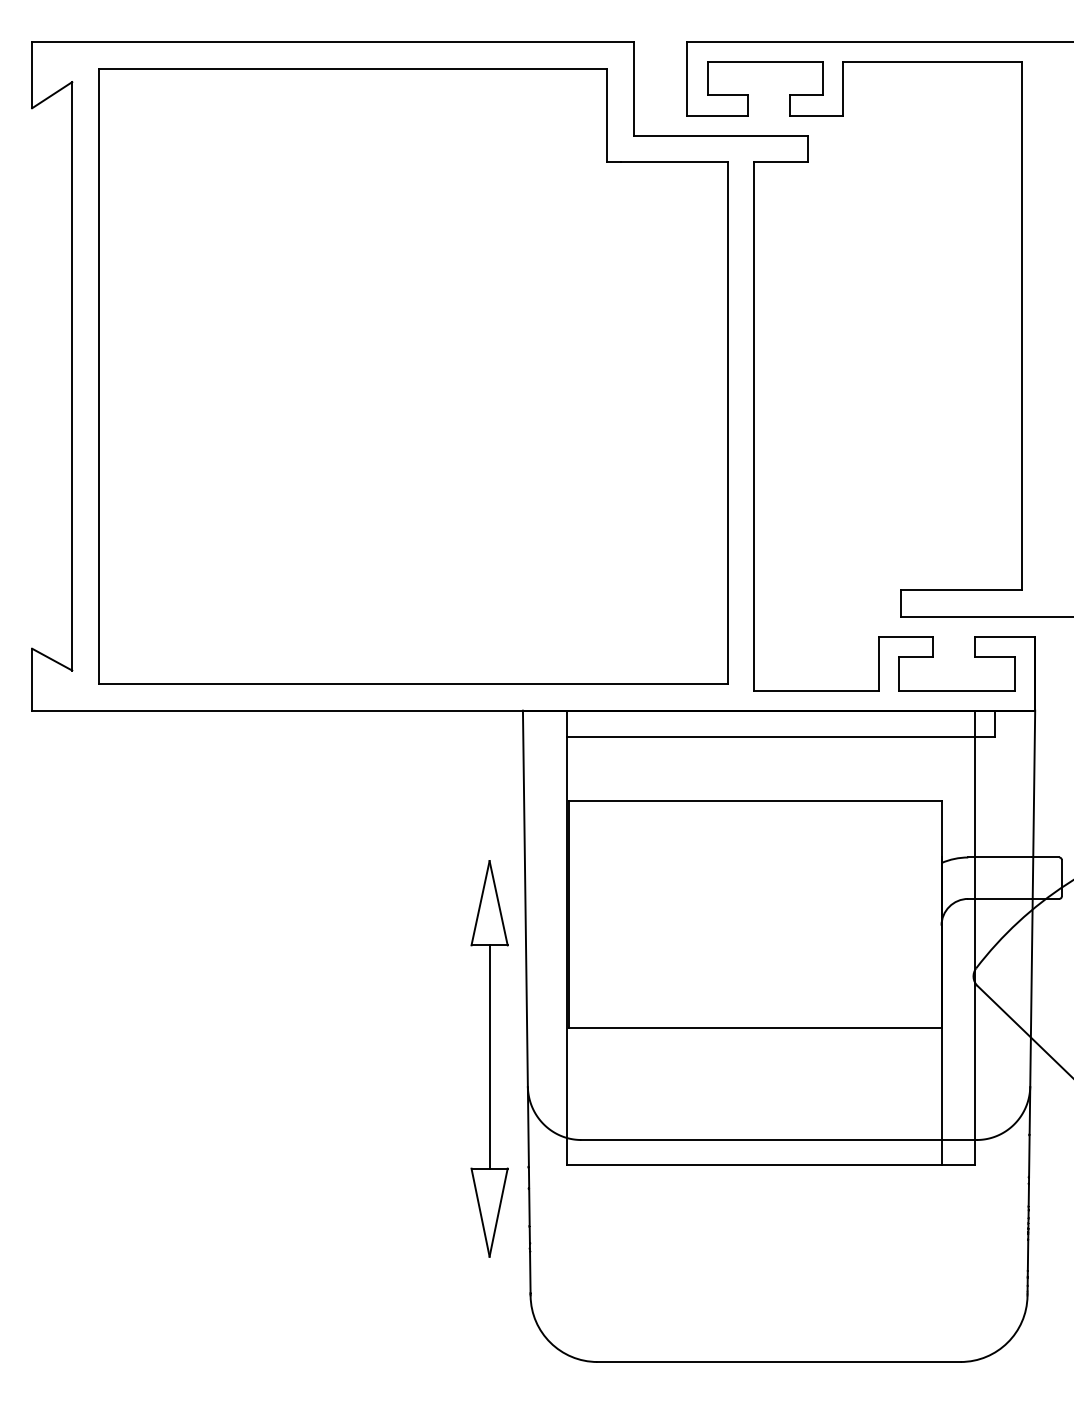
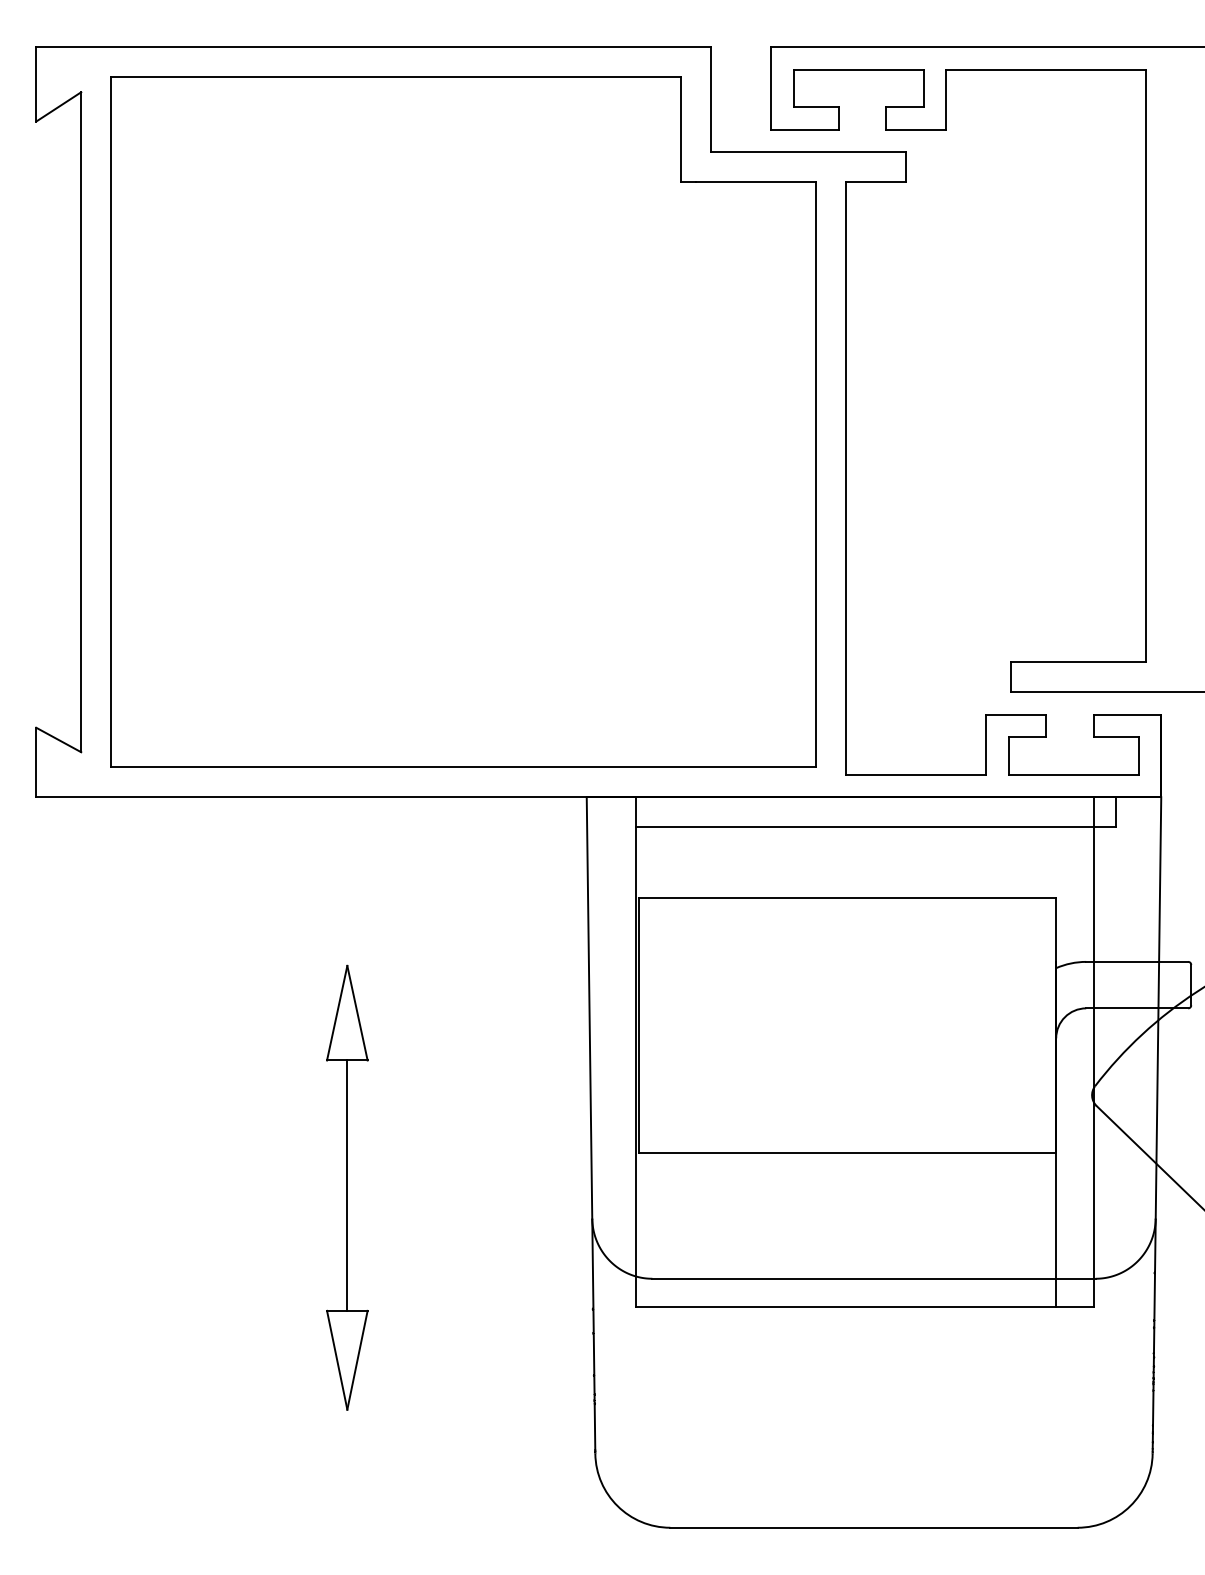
part: (489, 1058) -> (347, 1187), moved

